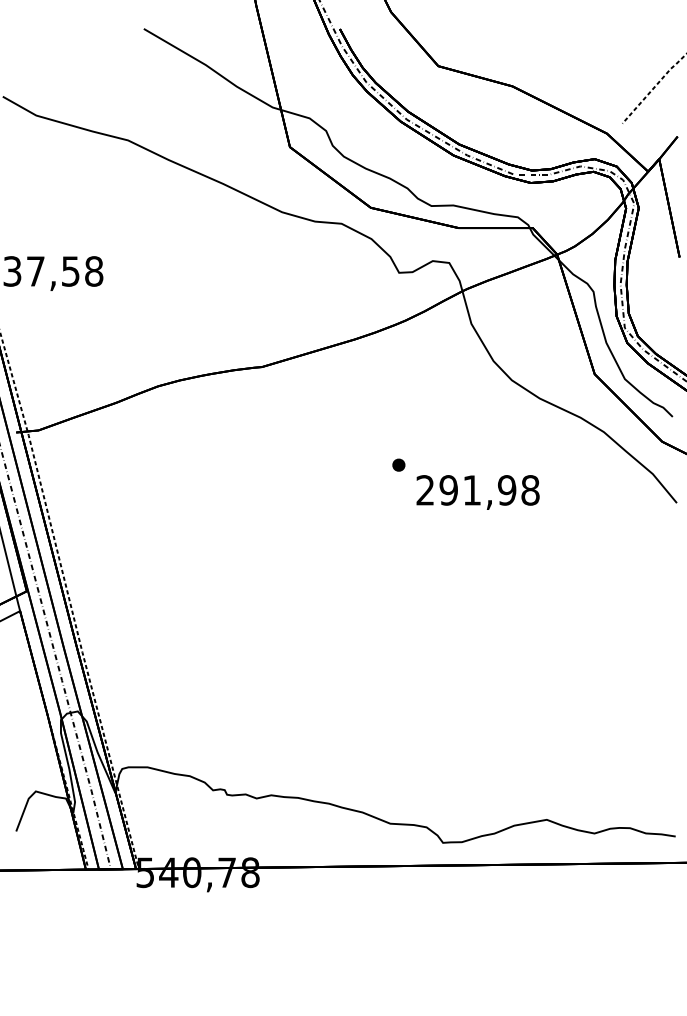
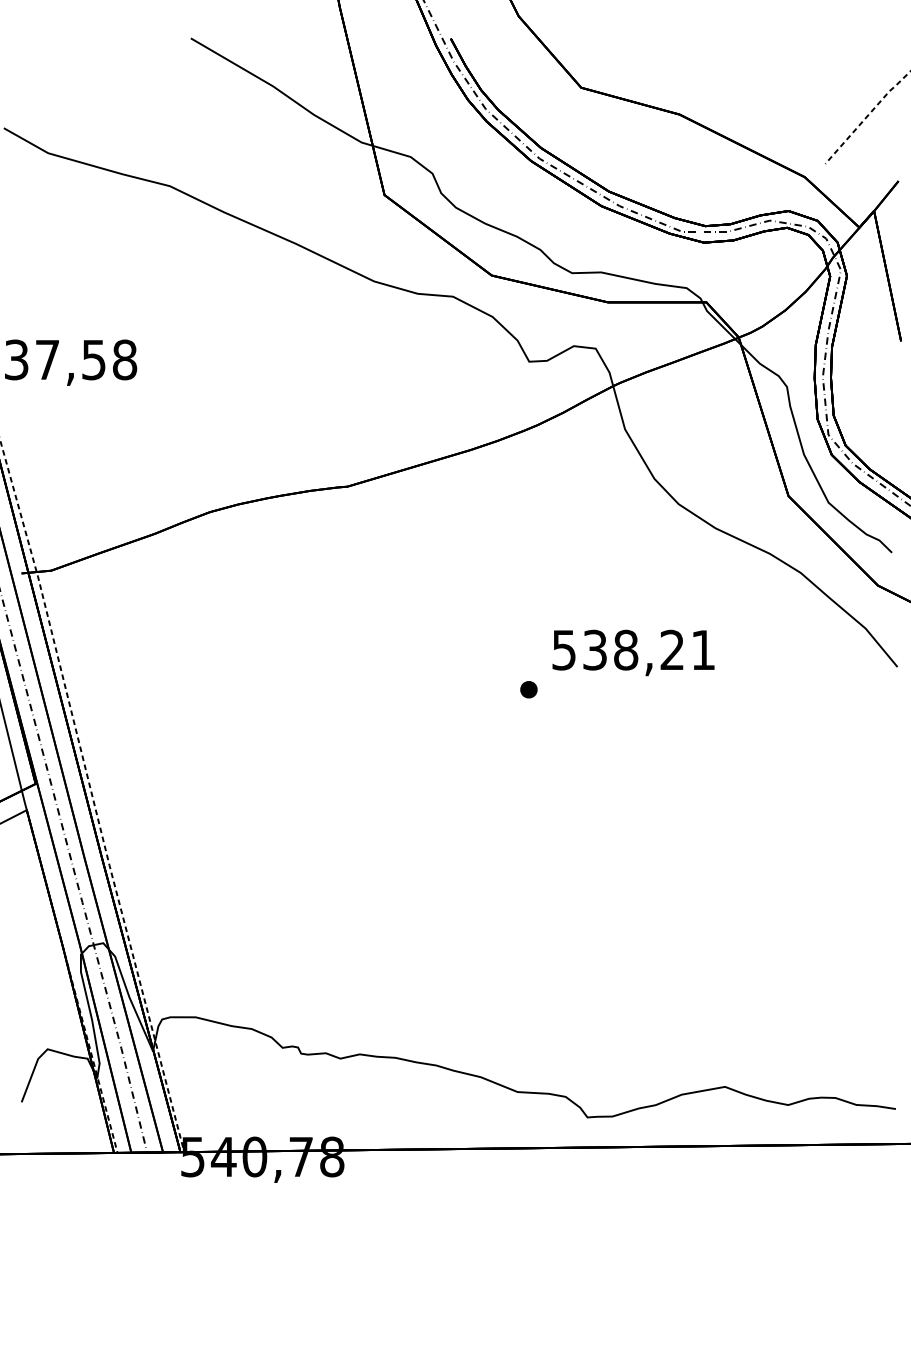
part: (398, 465) -> (528, 689), moved
text: (477, 489) -> (633, 649), 291,98 -> 538,21

